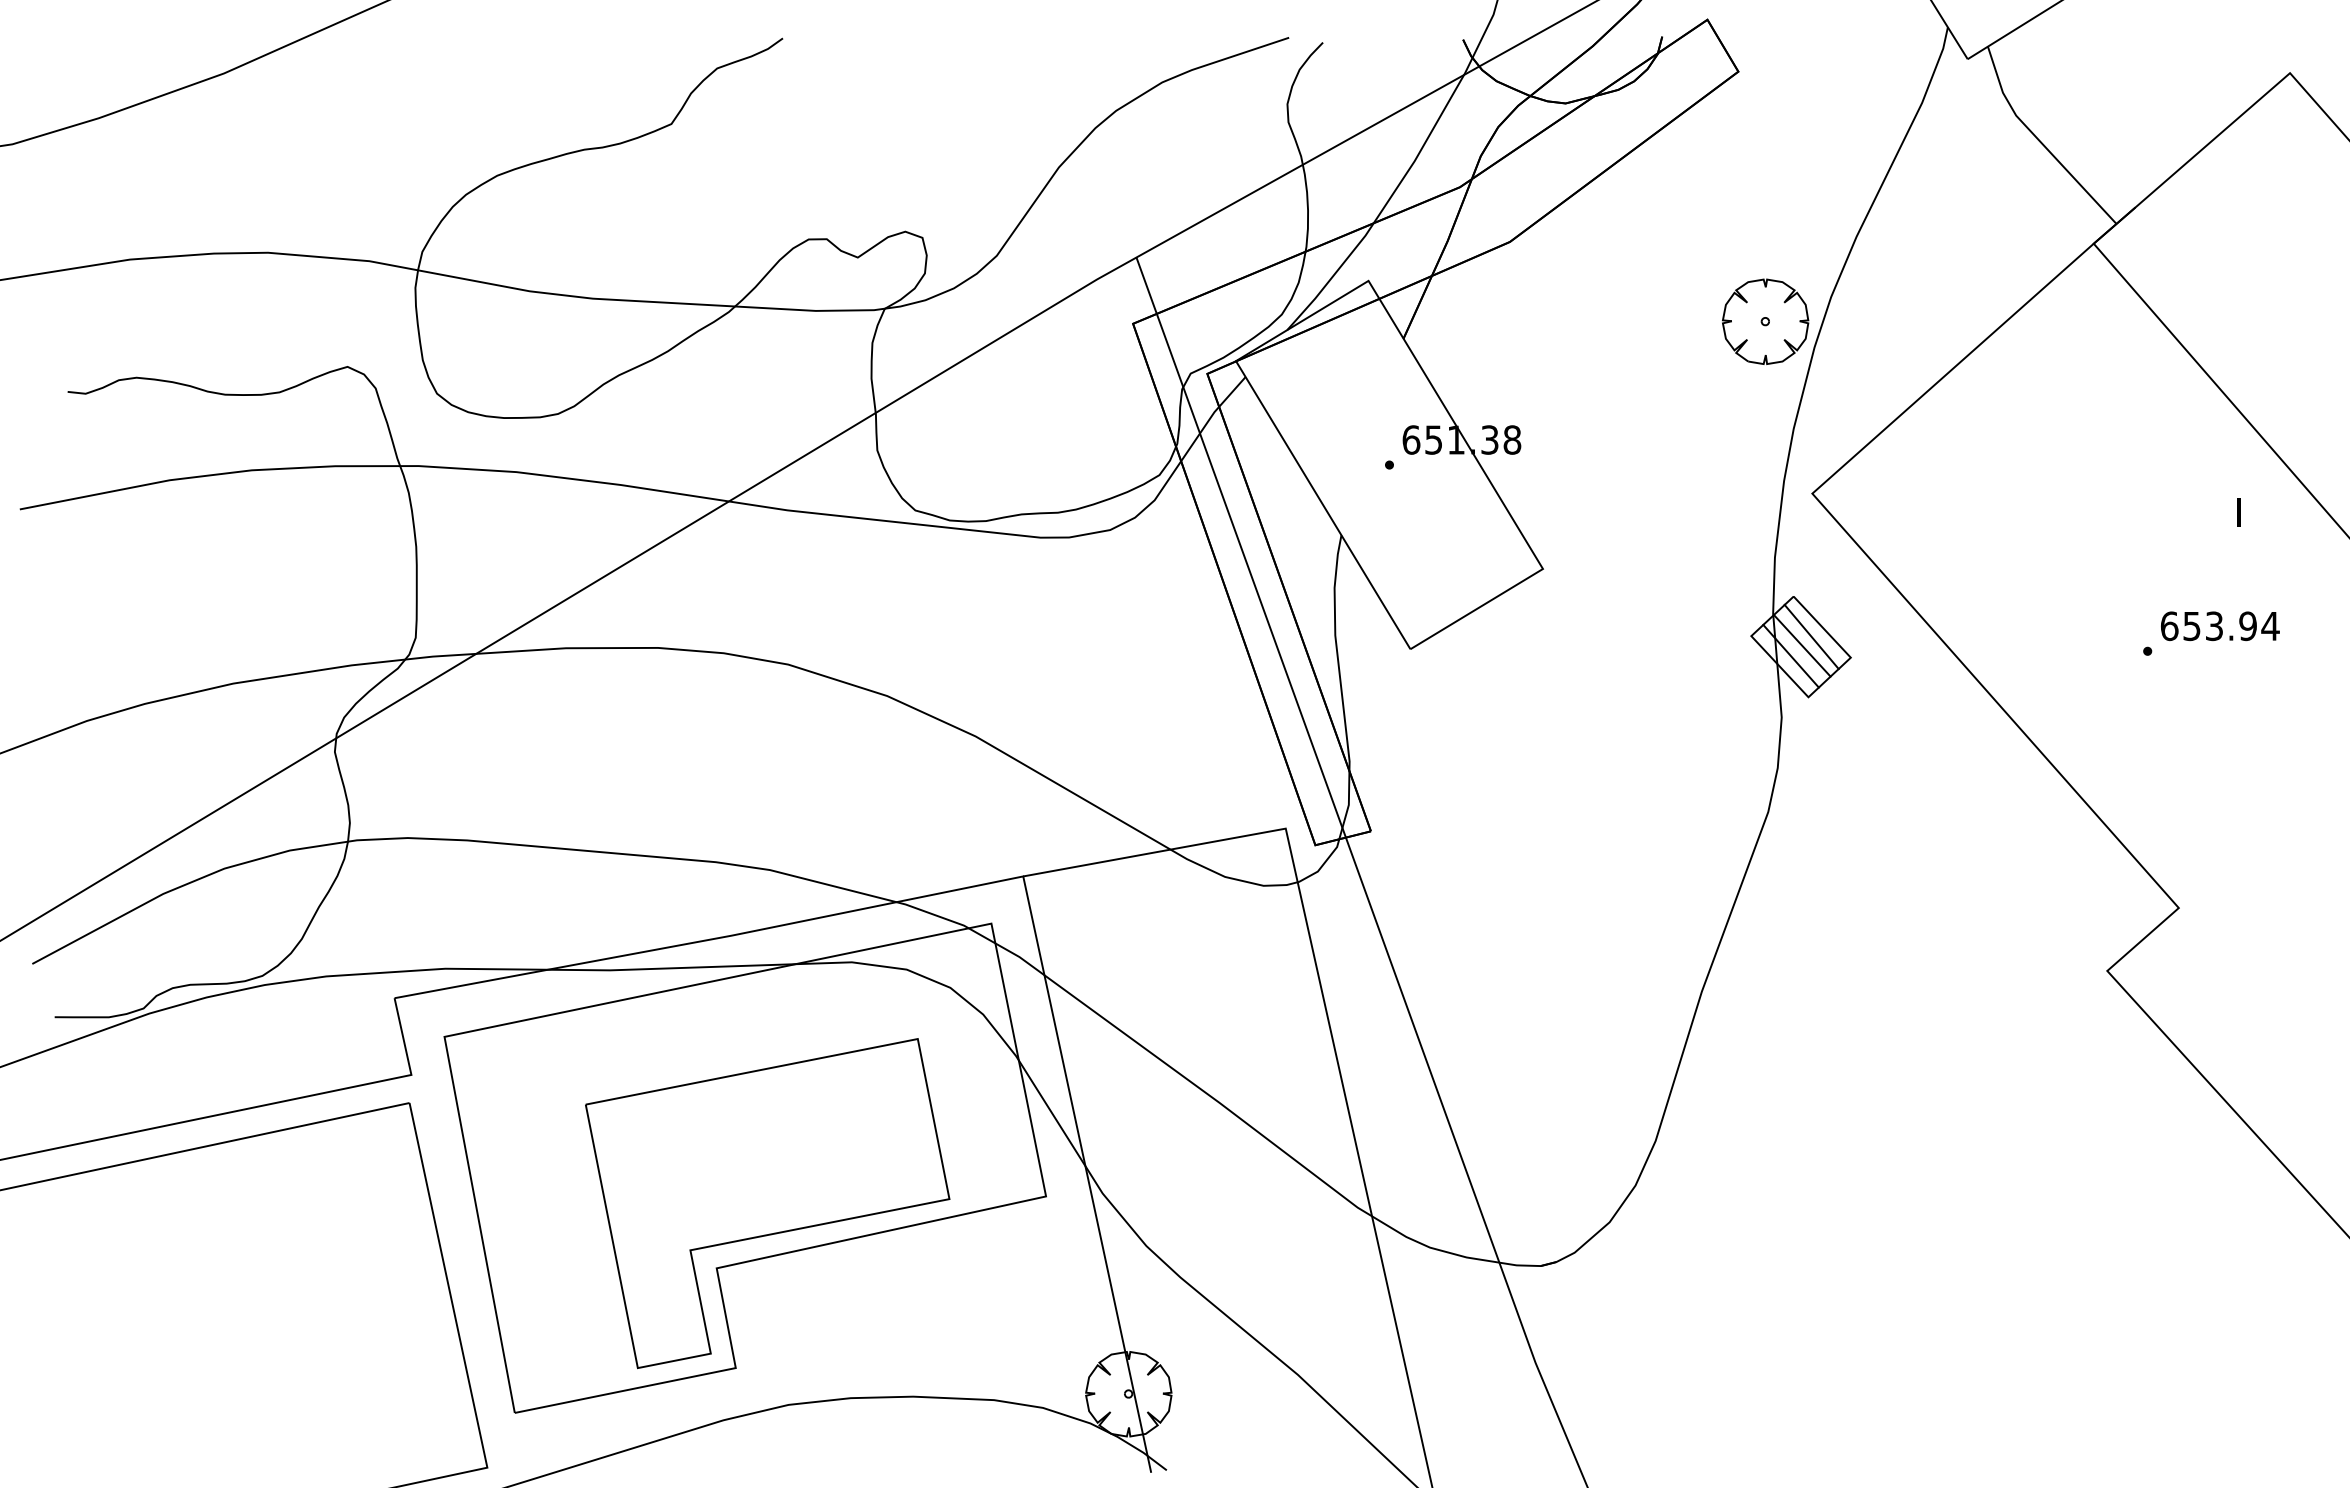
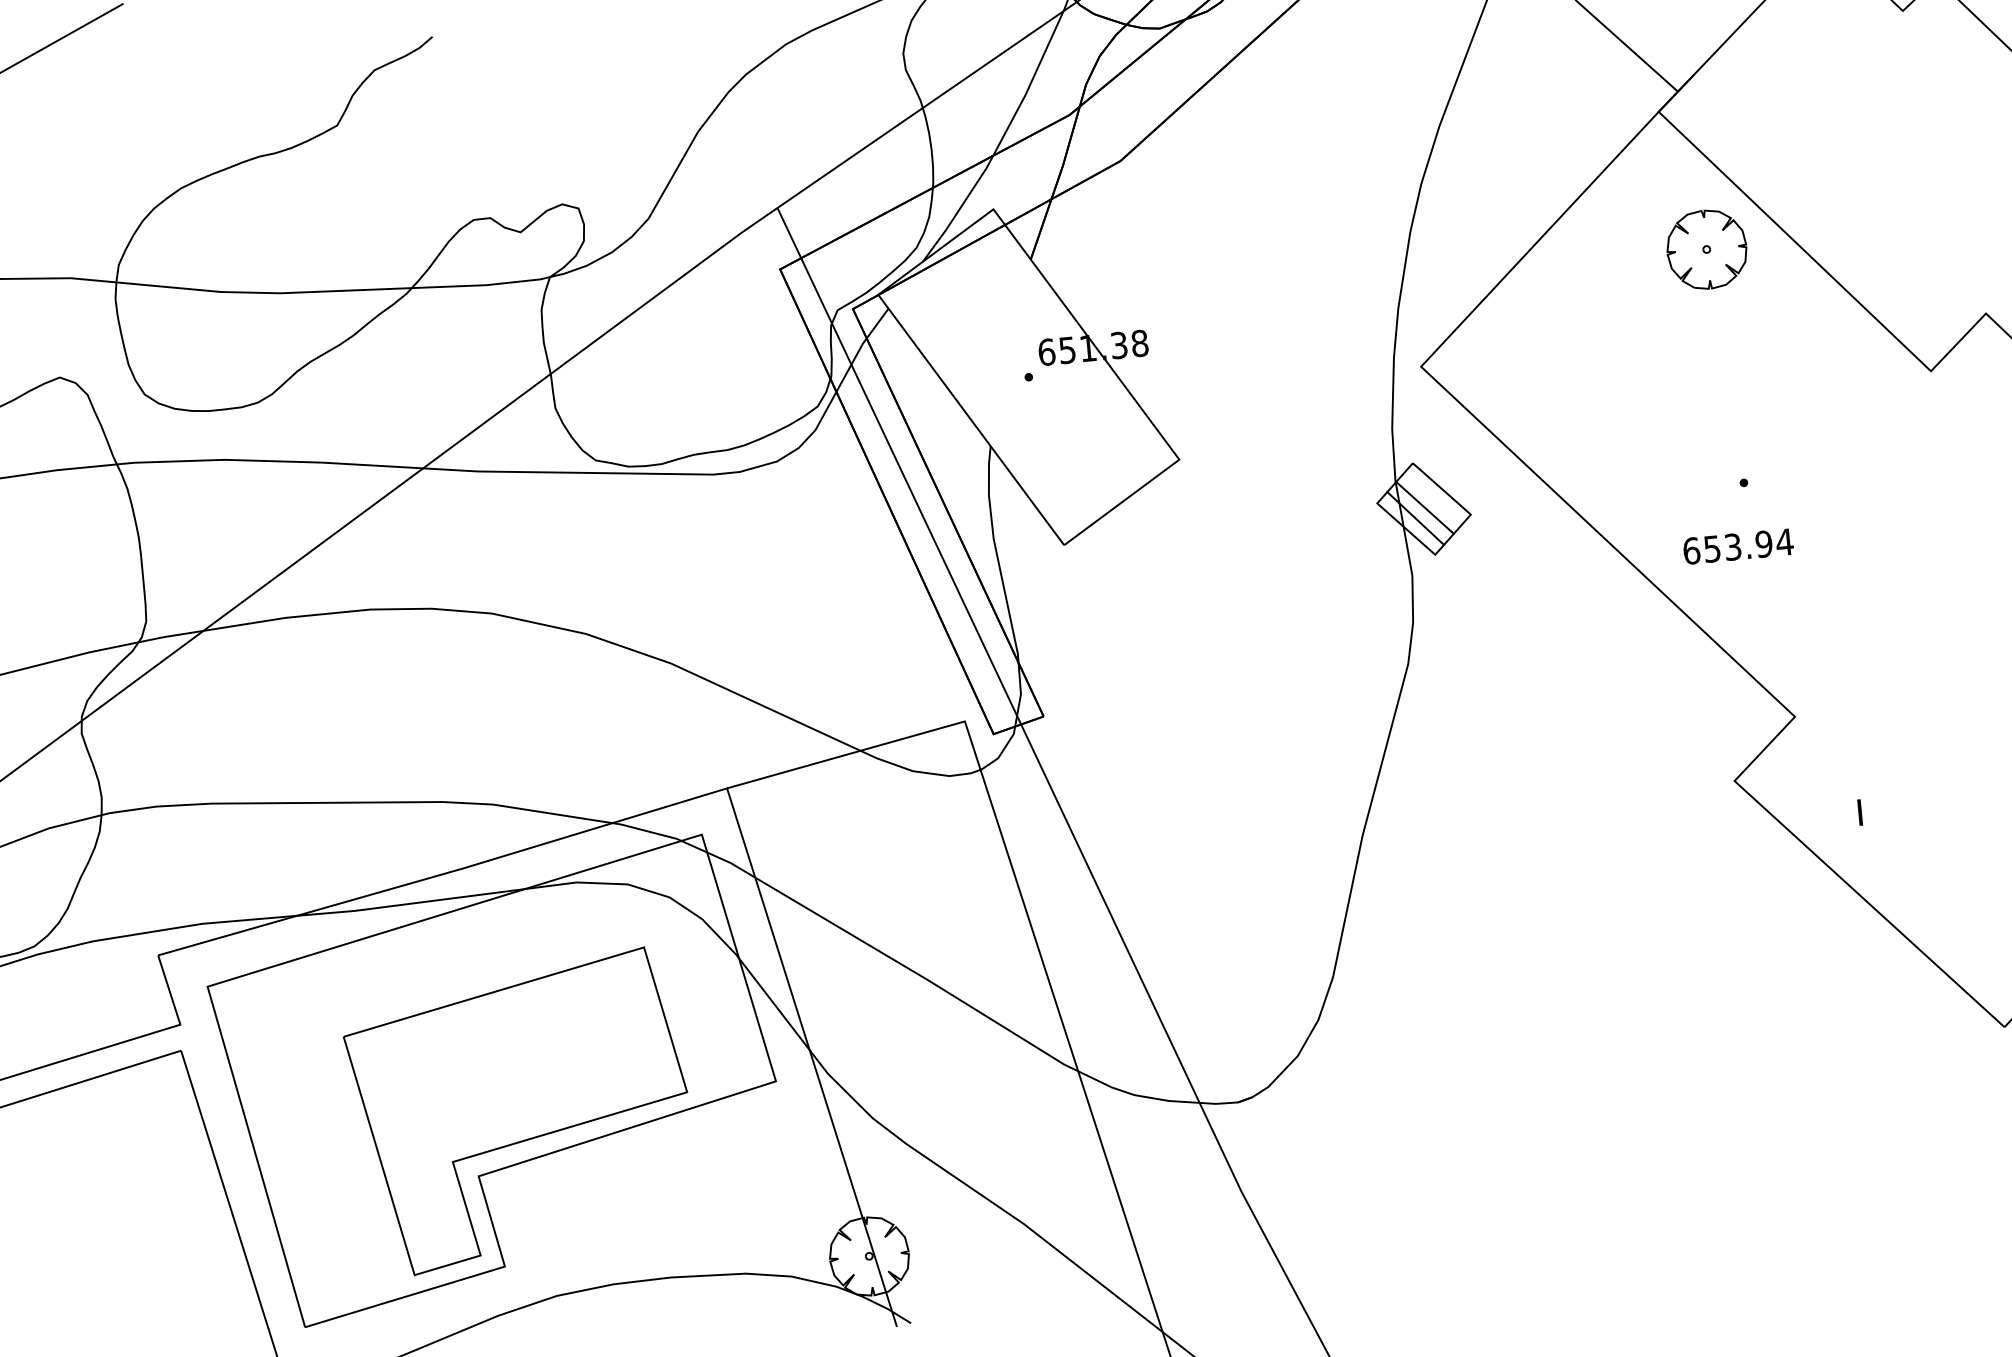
part: (1765, 321) -> (1706, 249), moved
text: (2238, 512) -> (1859, 812), moved
text: (2220, 626) -> (1738, 546), moved
line: (1811, 636) -> (1432, 498), removed

